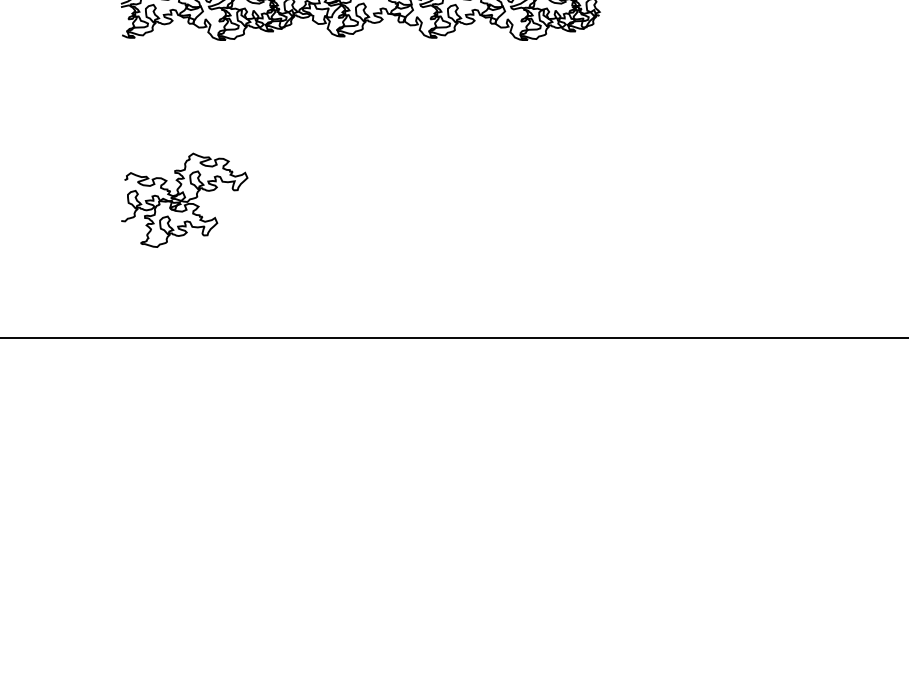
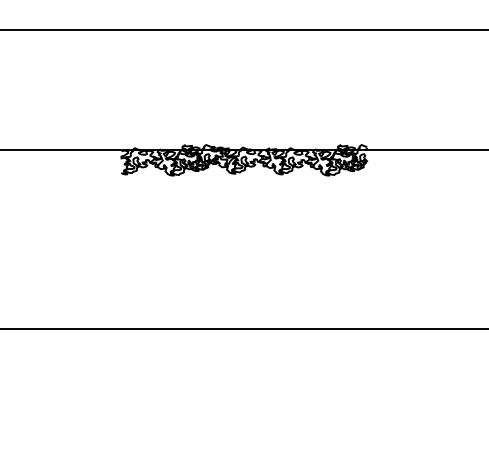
part: (184, 199) -> (153, 257), removed

